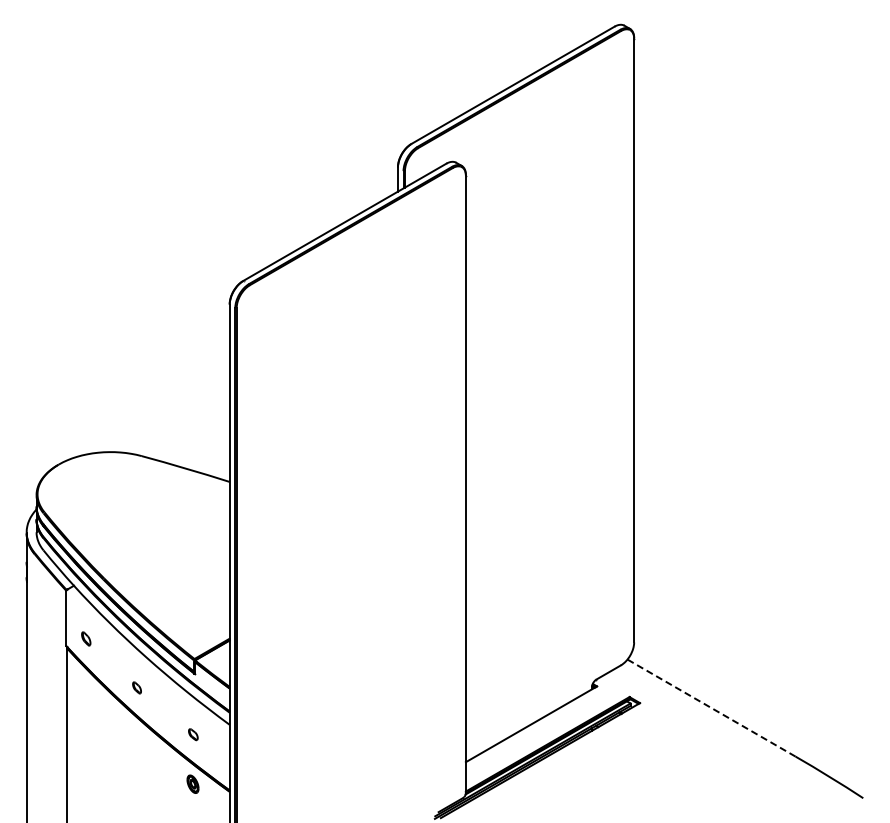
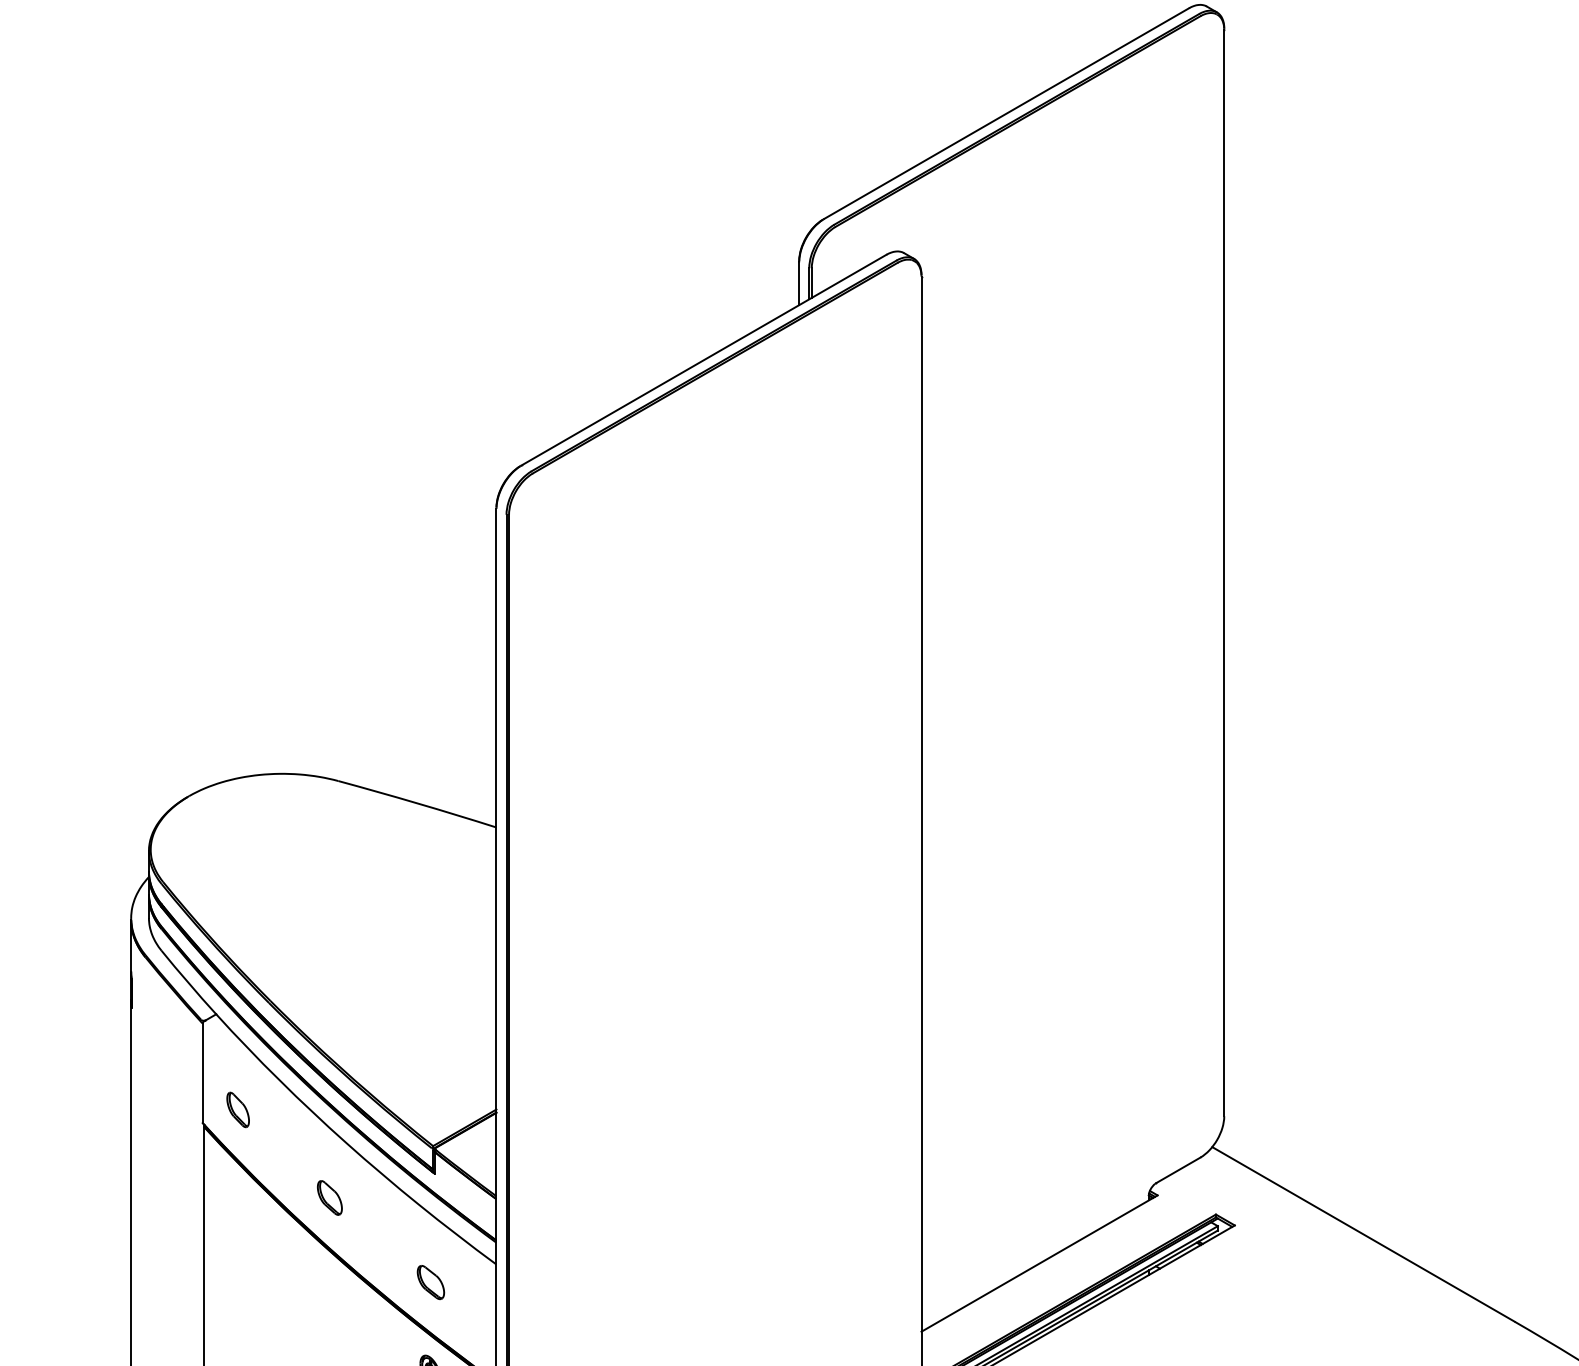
part: (86, 638) -> (238, 1109), size x1.43
part: (136, 687) -> (328, 1197), size x1.67
line: (711, 707) -> (1363, 1233), dashed -> solid
part: (193, 734) -> (431, 1281), size x1.67

